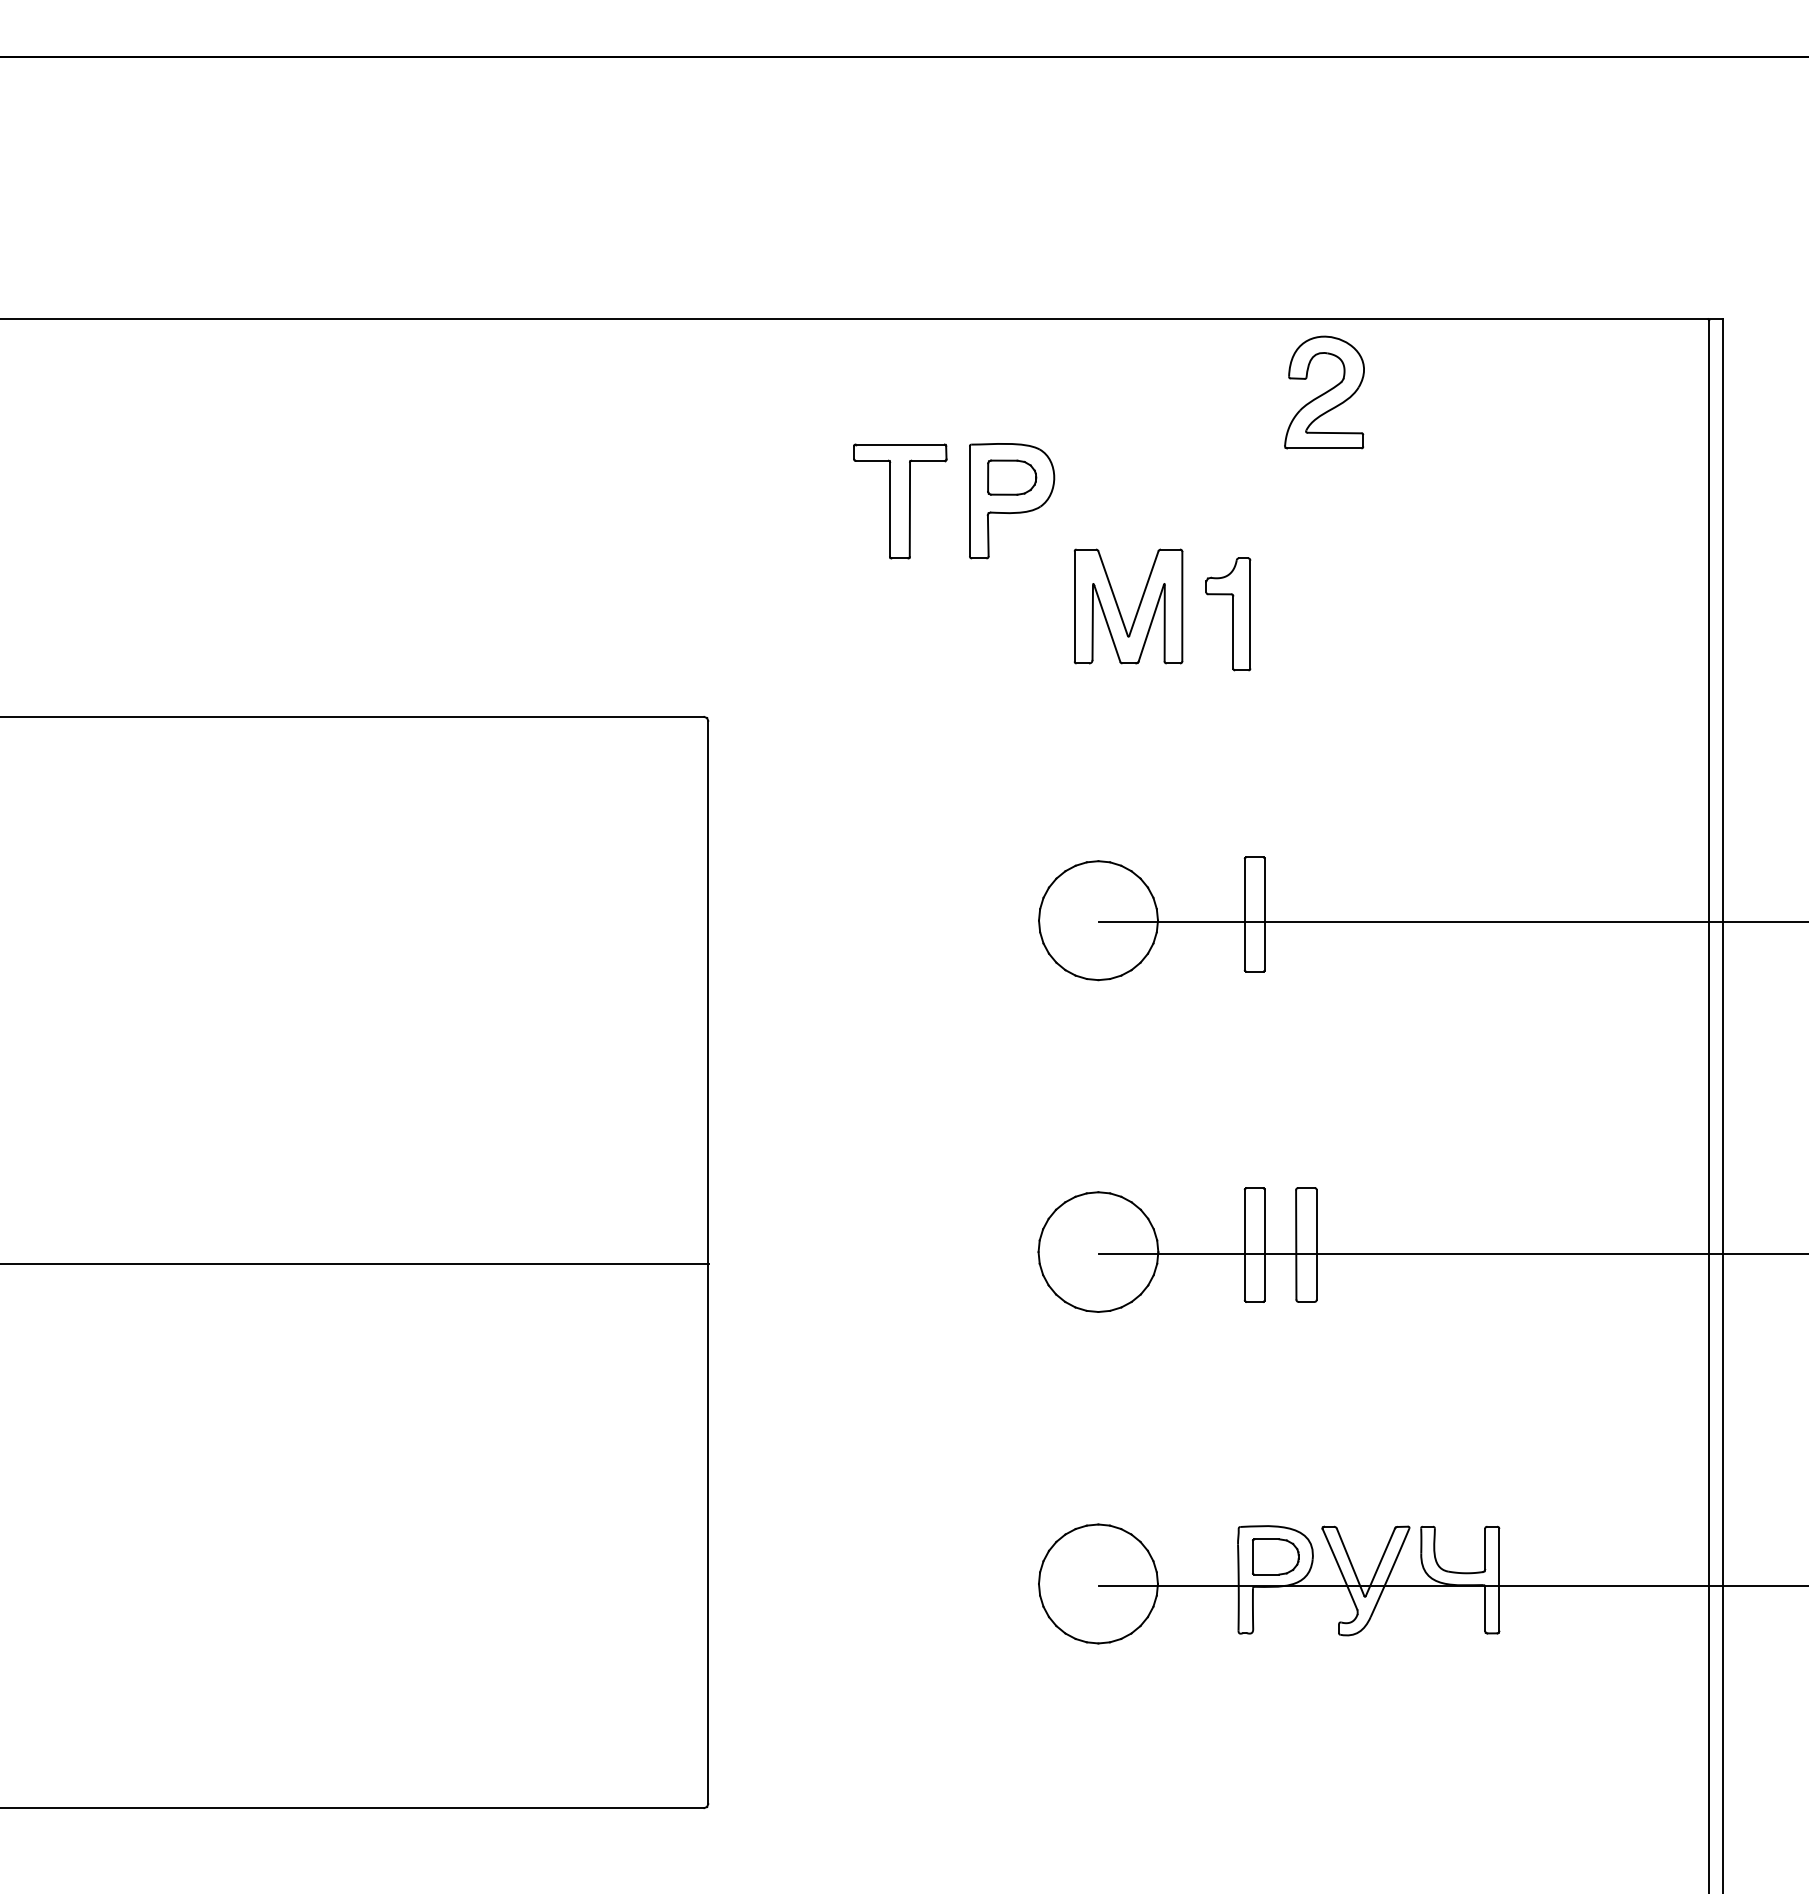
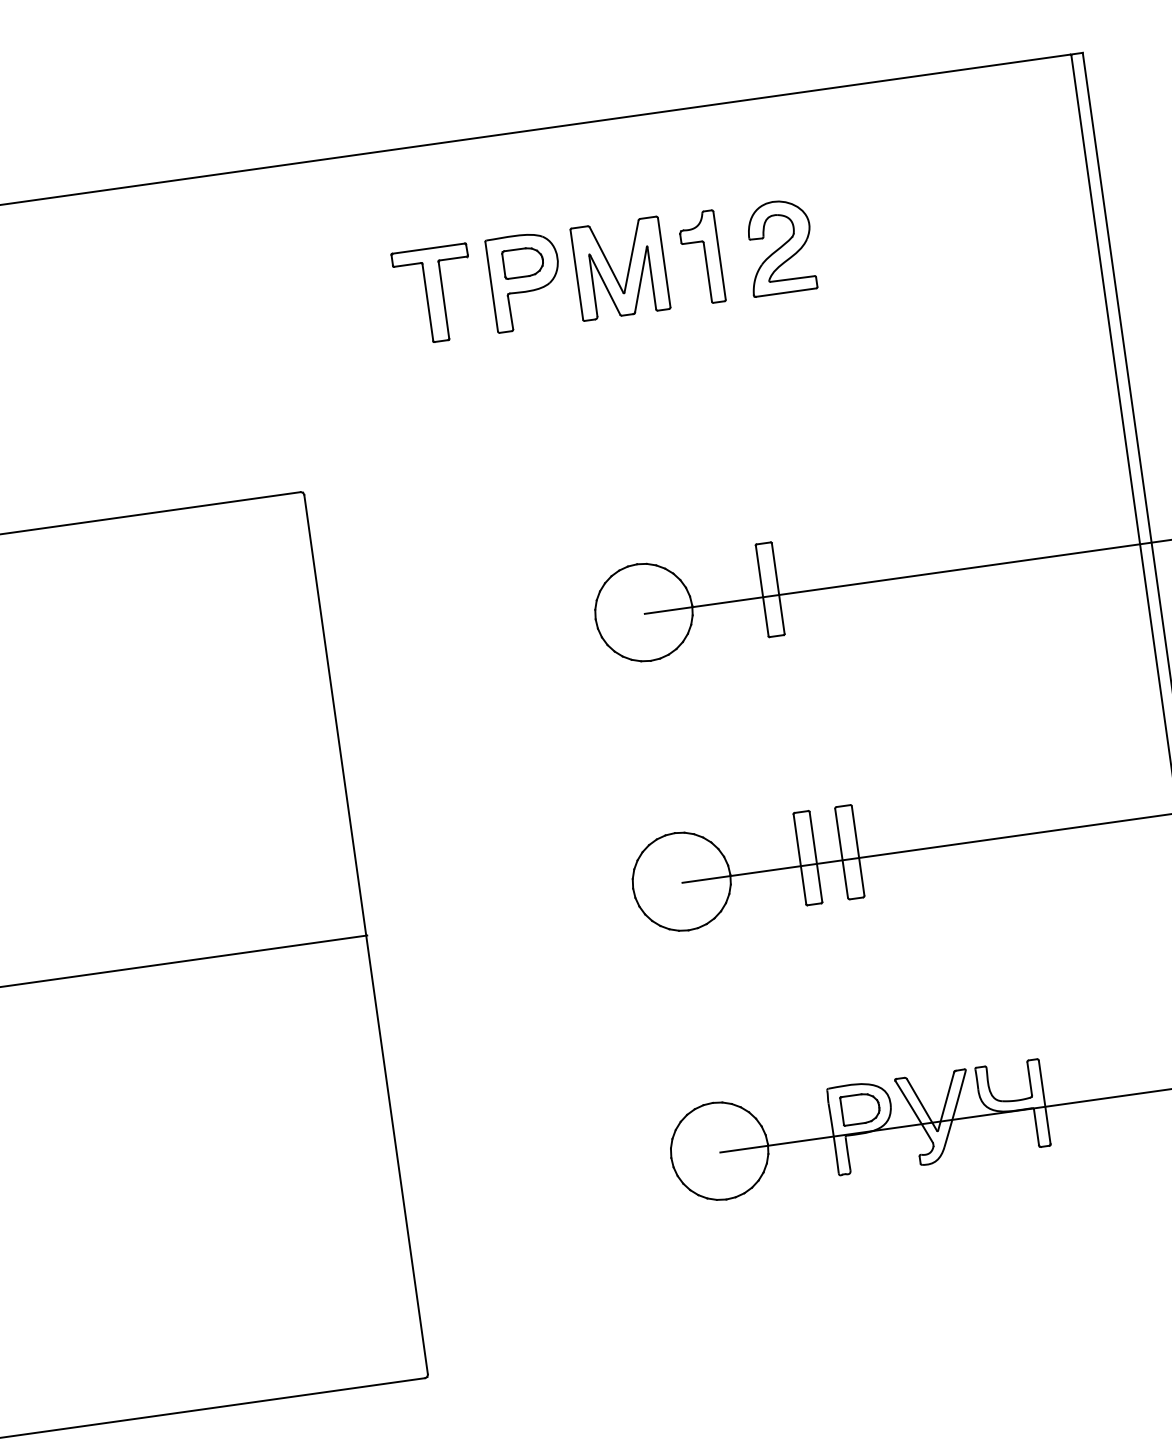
part: (1324, 392) -> (779, 247), moved
part: (1119, 608) -> (613, 271), moved
part: (1228, 614) -> (701, 258), moved

